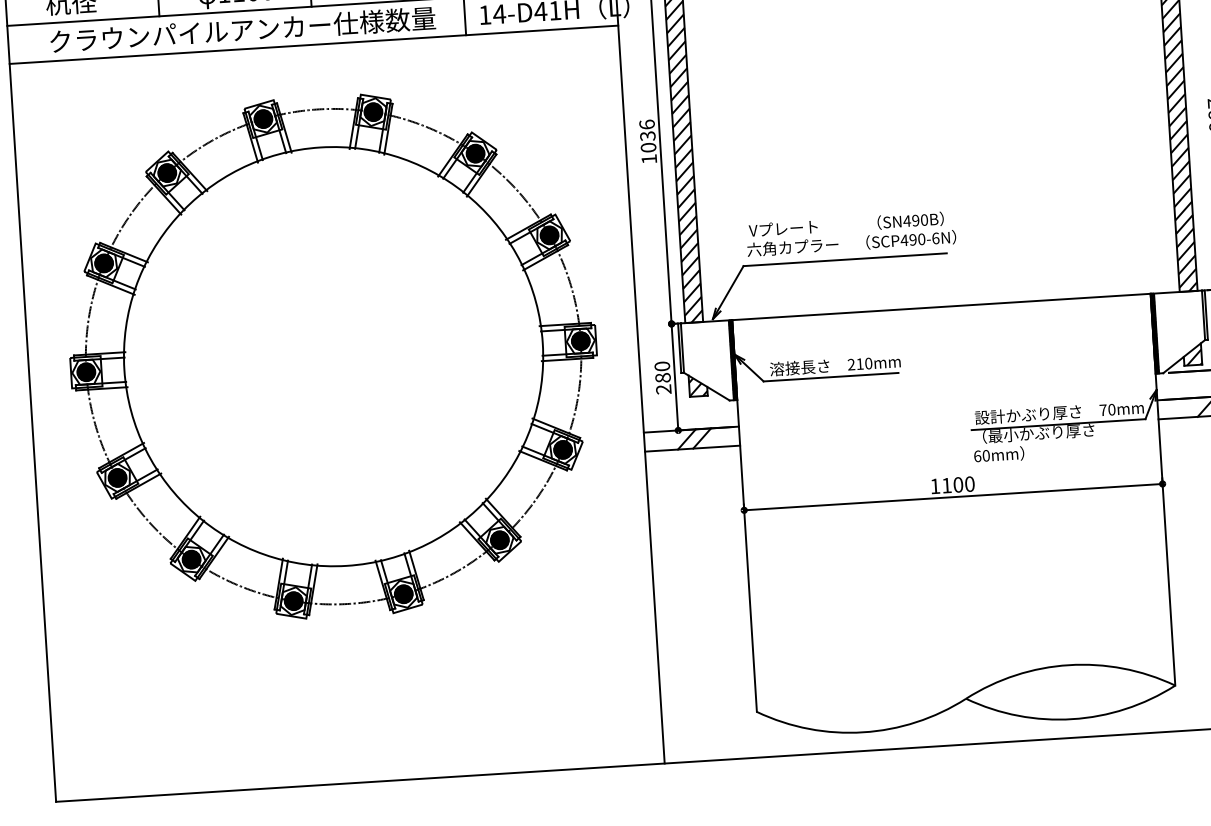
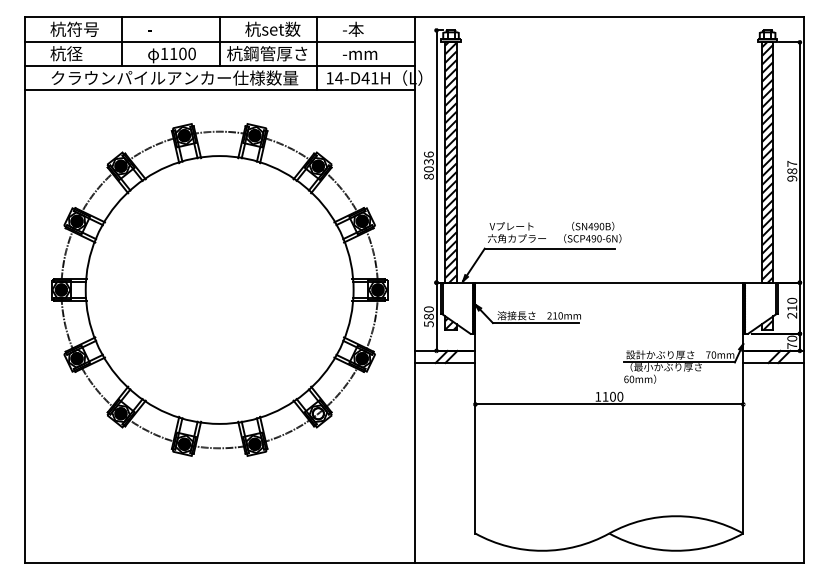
text: (648, 158) -> (428, 176), 1036 -> 8036
text: (663, 390) -> (428, 324), 280 -> 580
fill: (500, 539) -> (318, 413), removed

